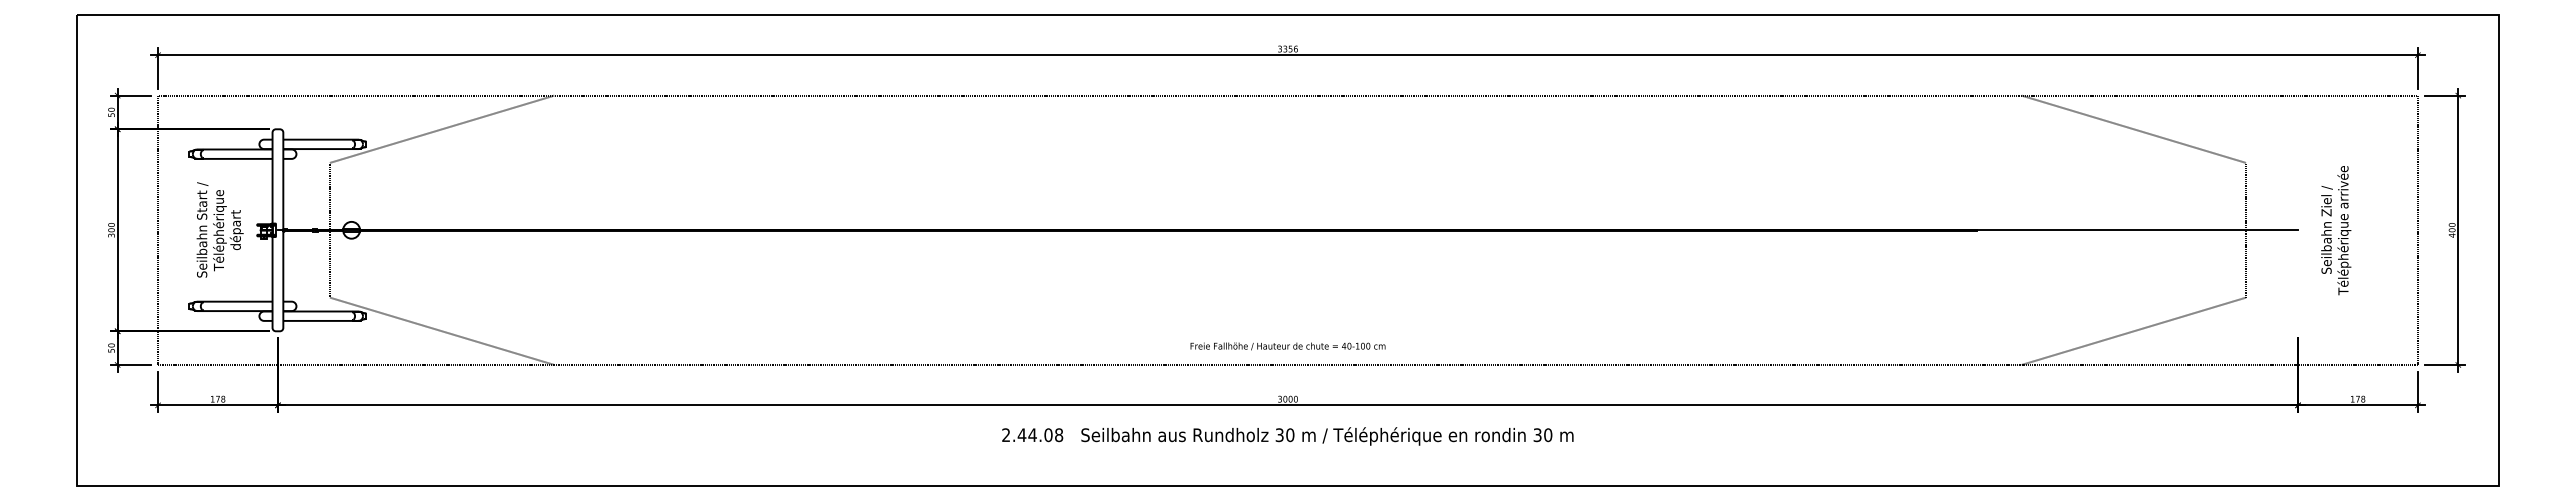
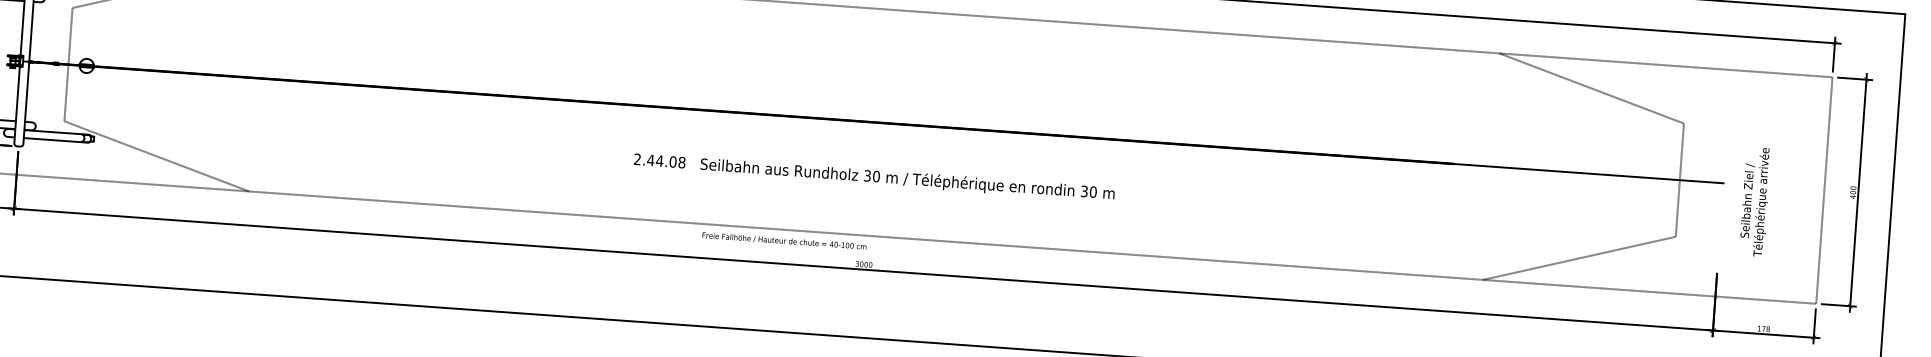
text: (2336, 230) -> (1755, 201), moved
text: (1287, 346) -> (784, 241), moved
text: (1287, 436) -> (874, 177), moved

